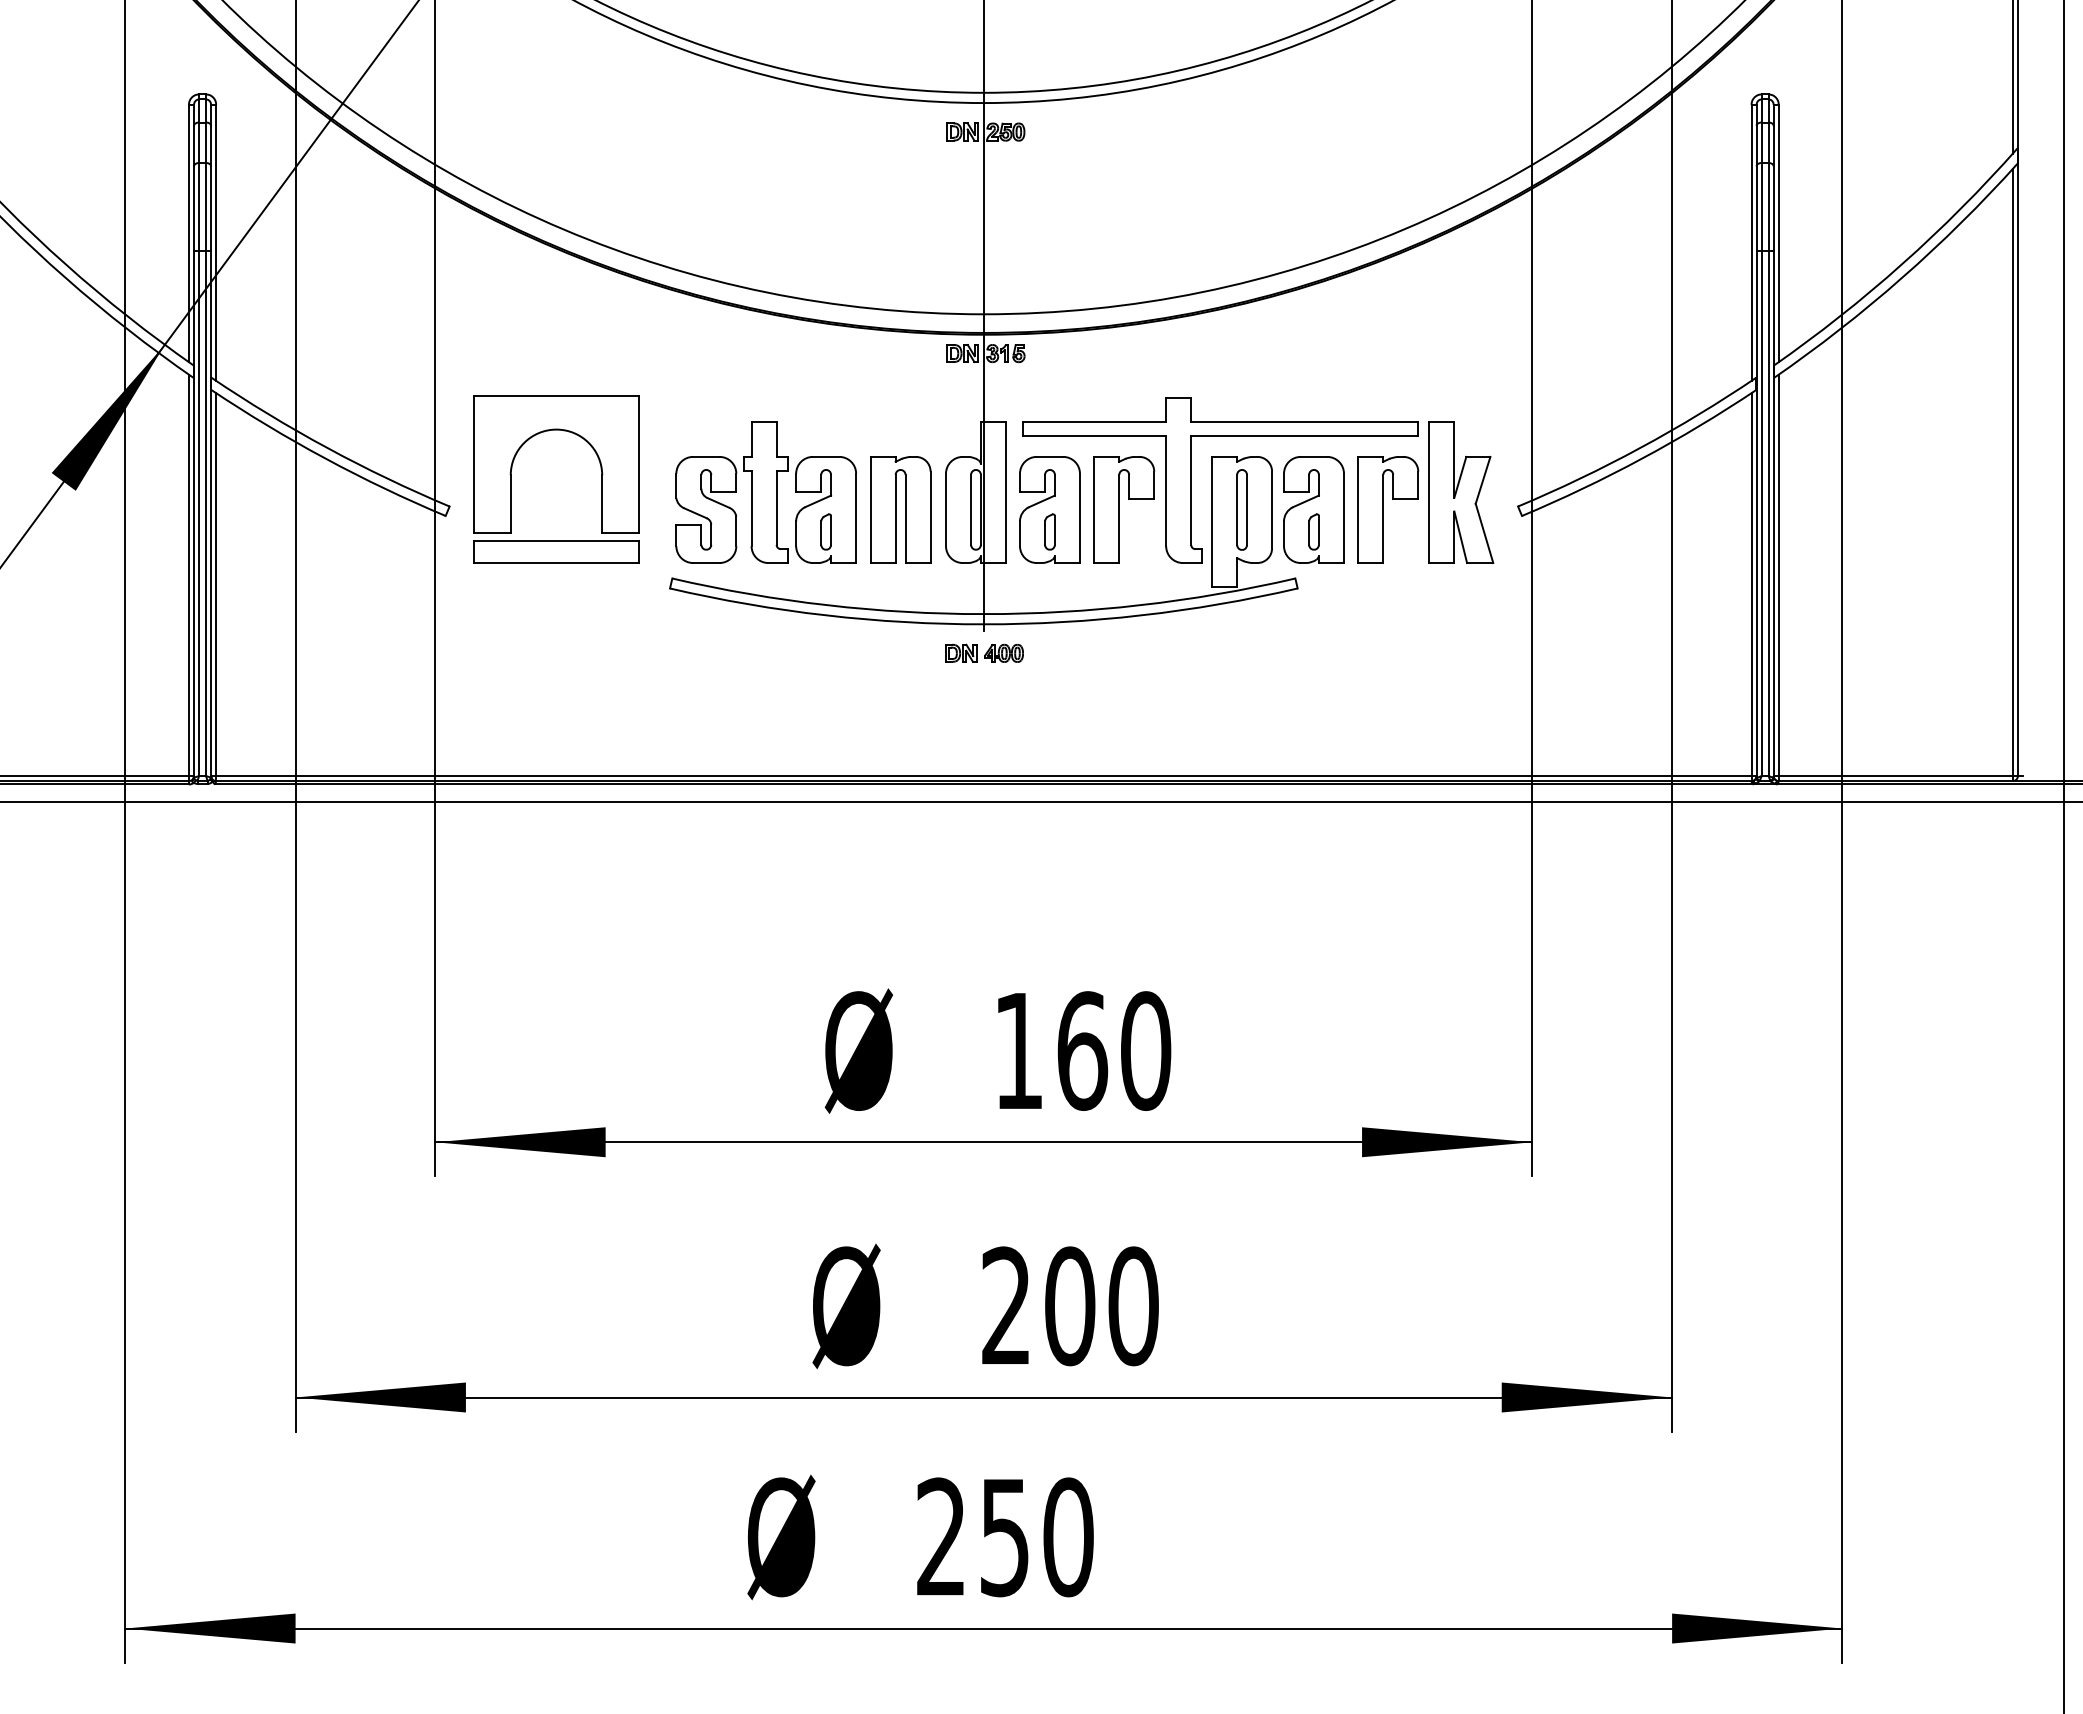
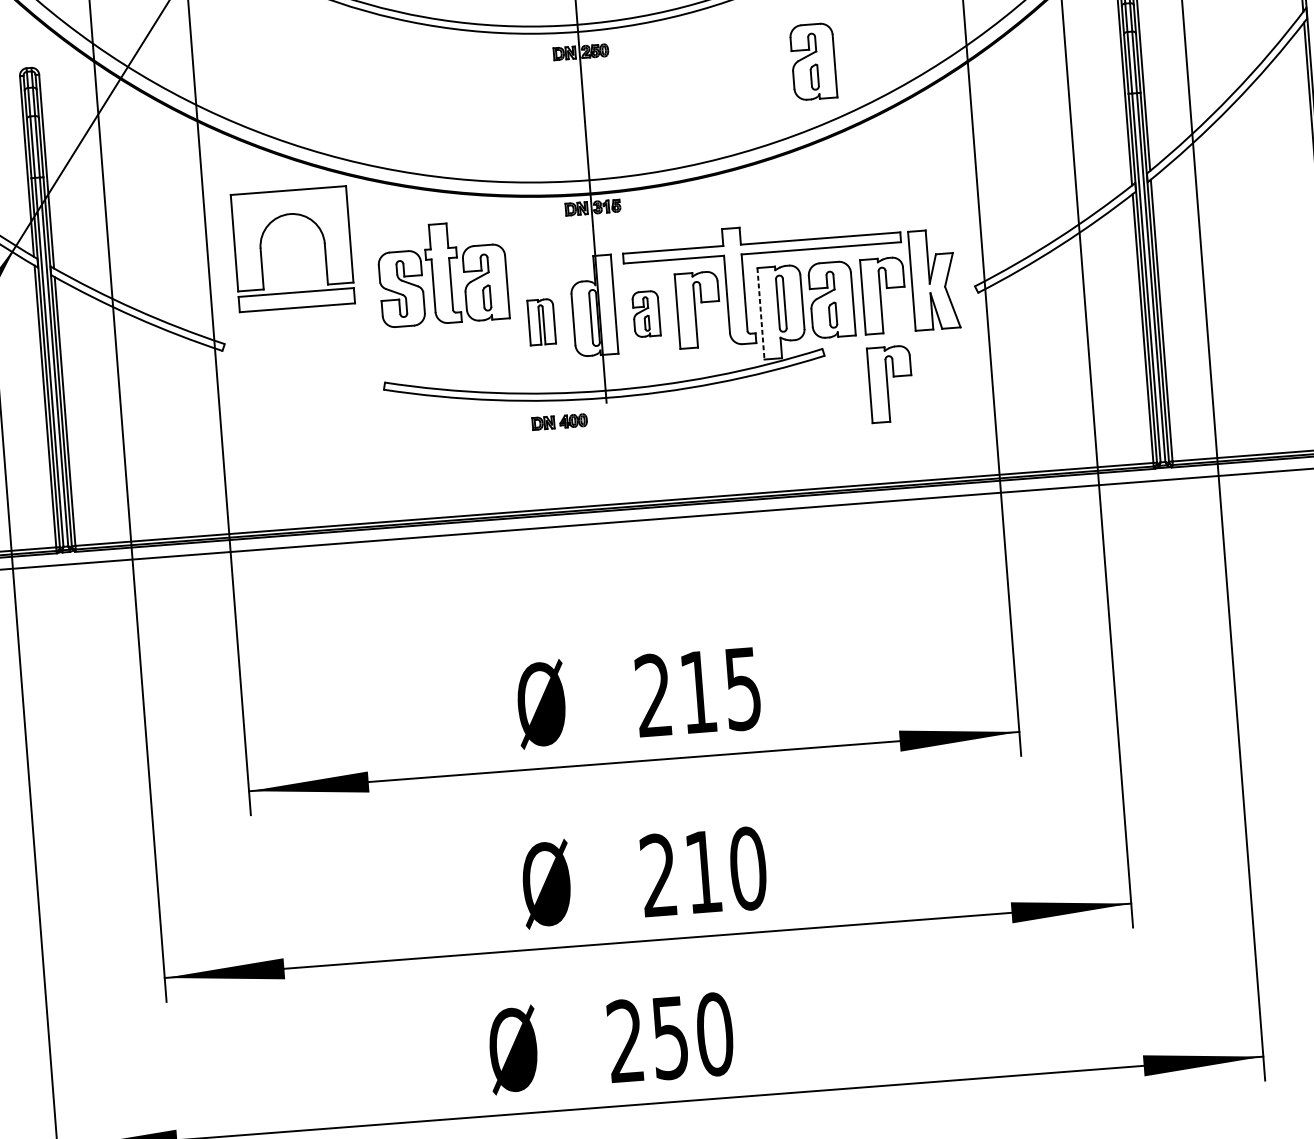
part: (1313, 170) -> (813, 61), added
part: (511, 479) -> (261, 251), moved
part: (765, 492) -> (442, 273), moved
part: (900, 509) -> (541, 321), size x0.6
part: (1049, 509) -> (646, 313), size x0.6
line: (1212, 522) -> (761, 314), solid -> dashed
part: (1388, 635) -> (890, 383), added
part: (984, 652) -> (559, 421), moved
text: (1082, 1050) -> (698, 691), 160 -> 215
text: (1070, 1306) -> (703, 872), 200 -> 210

